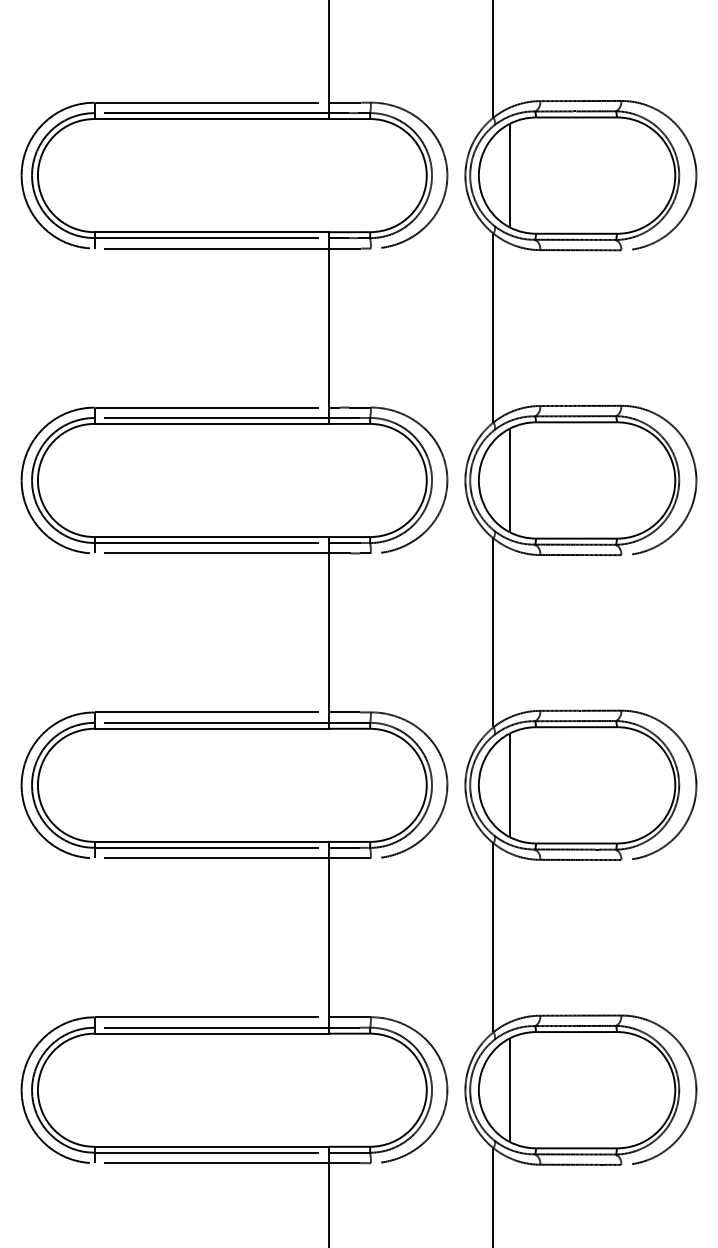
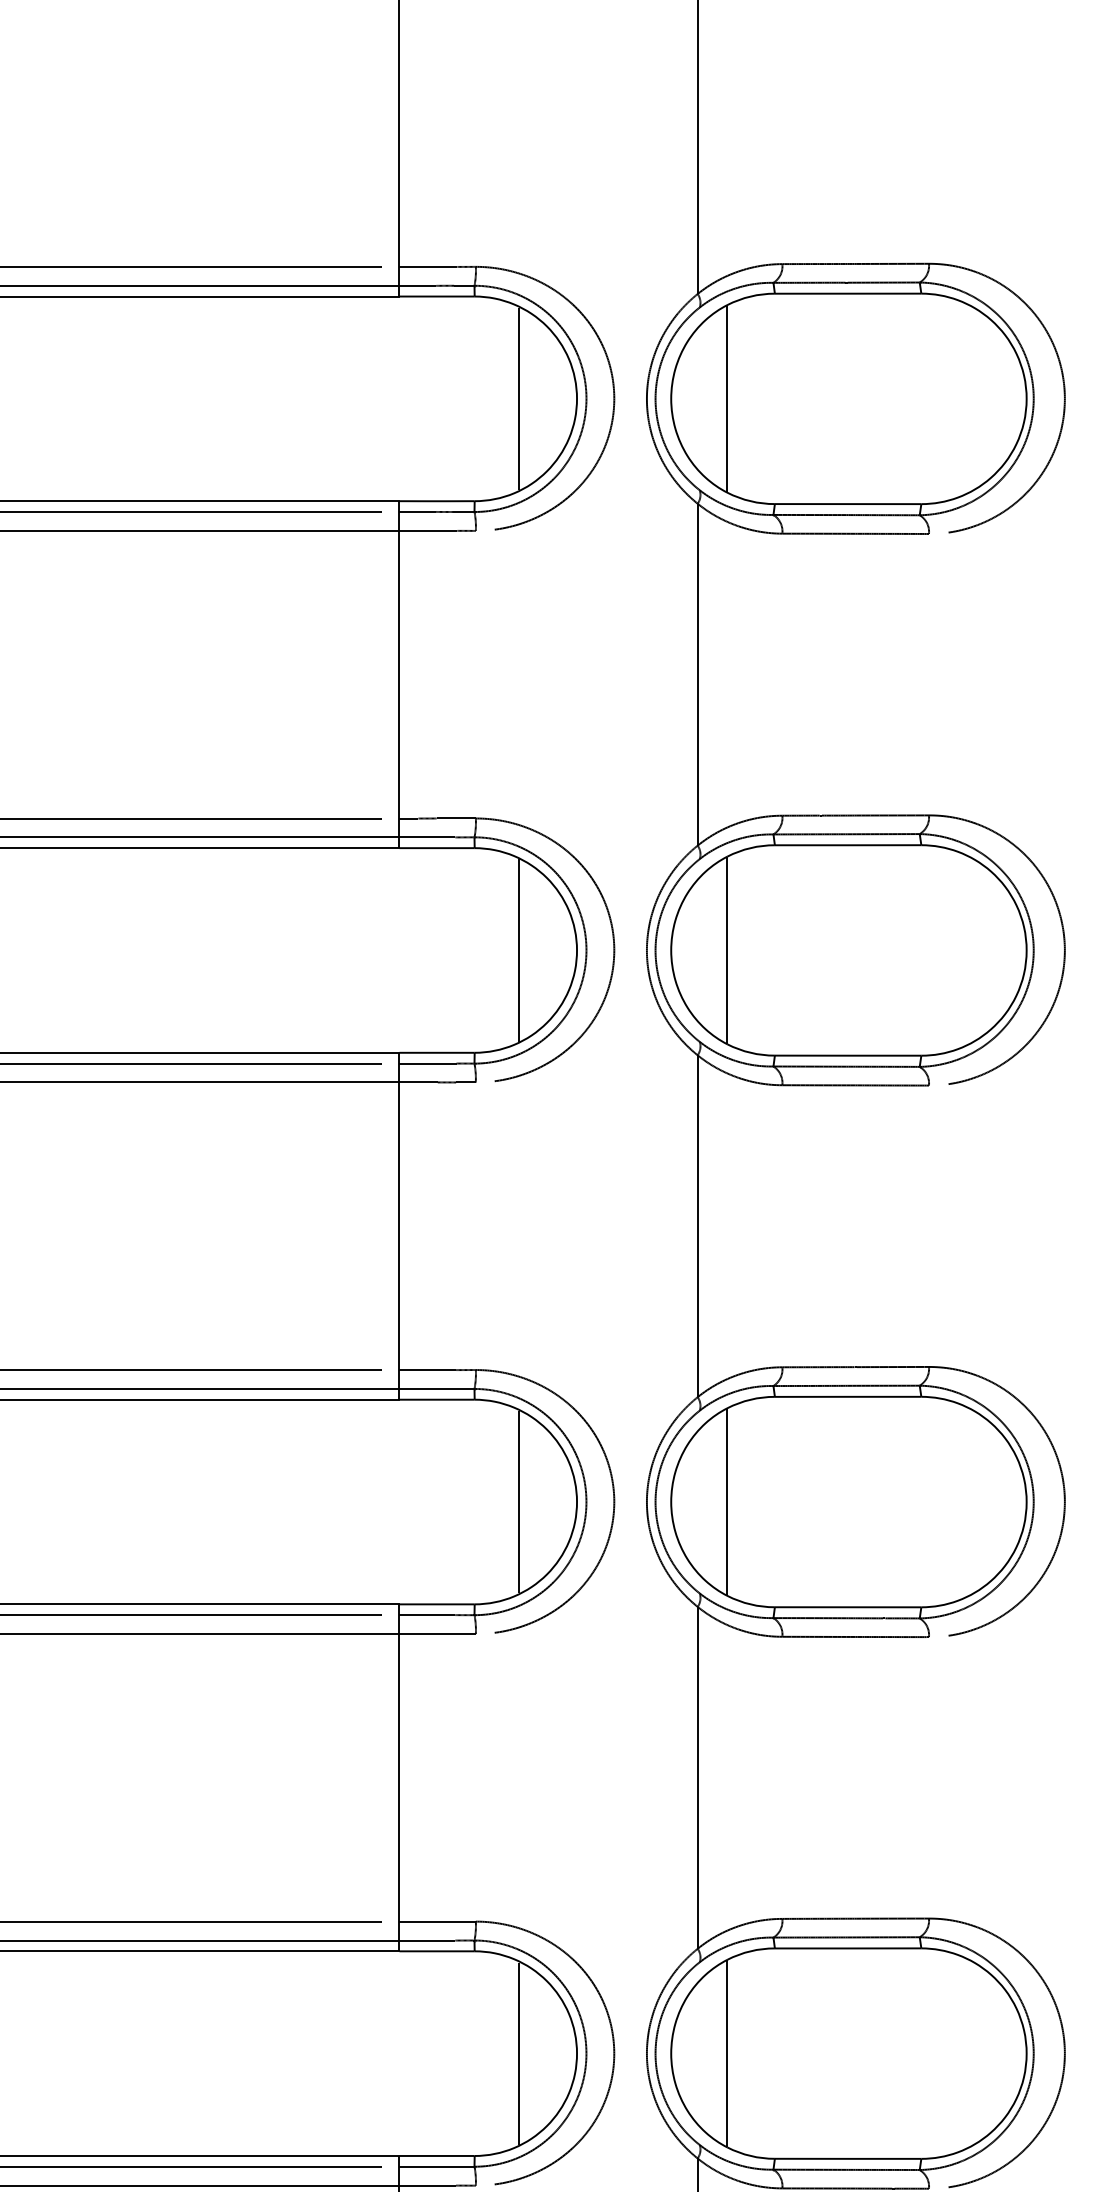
line: (394, 175) -> (518, 398), added
line: (394, 480) -> (518, 950), added
line: (394, 785) -> (518, 1502), added
line: (394, 1089) -> (518, 2052), added

